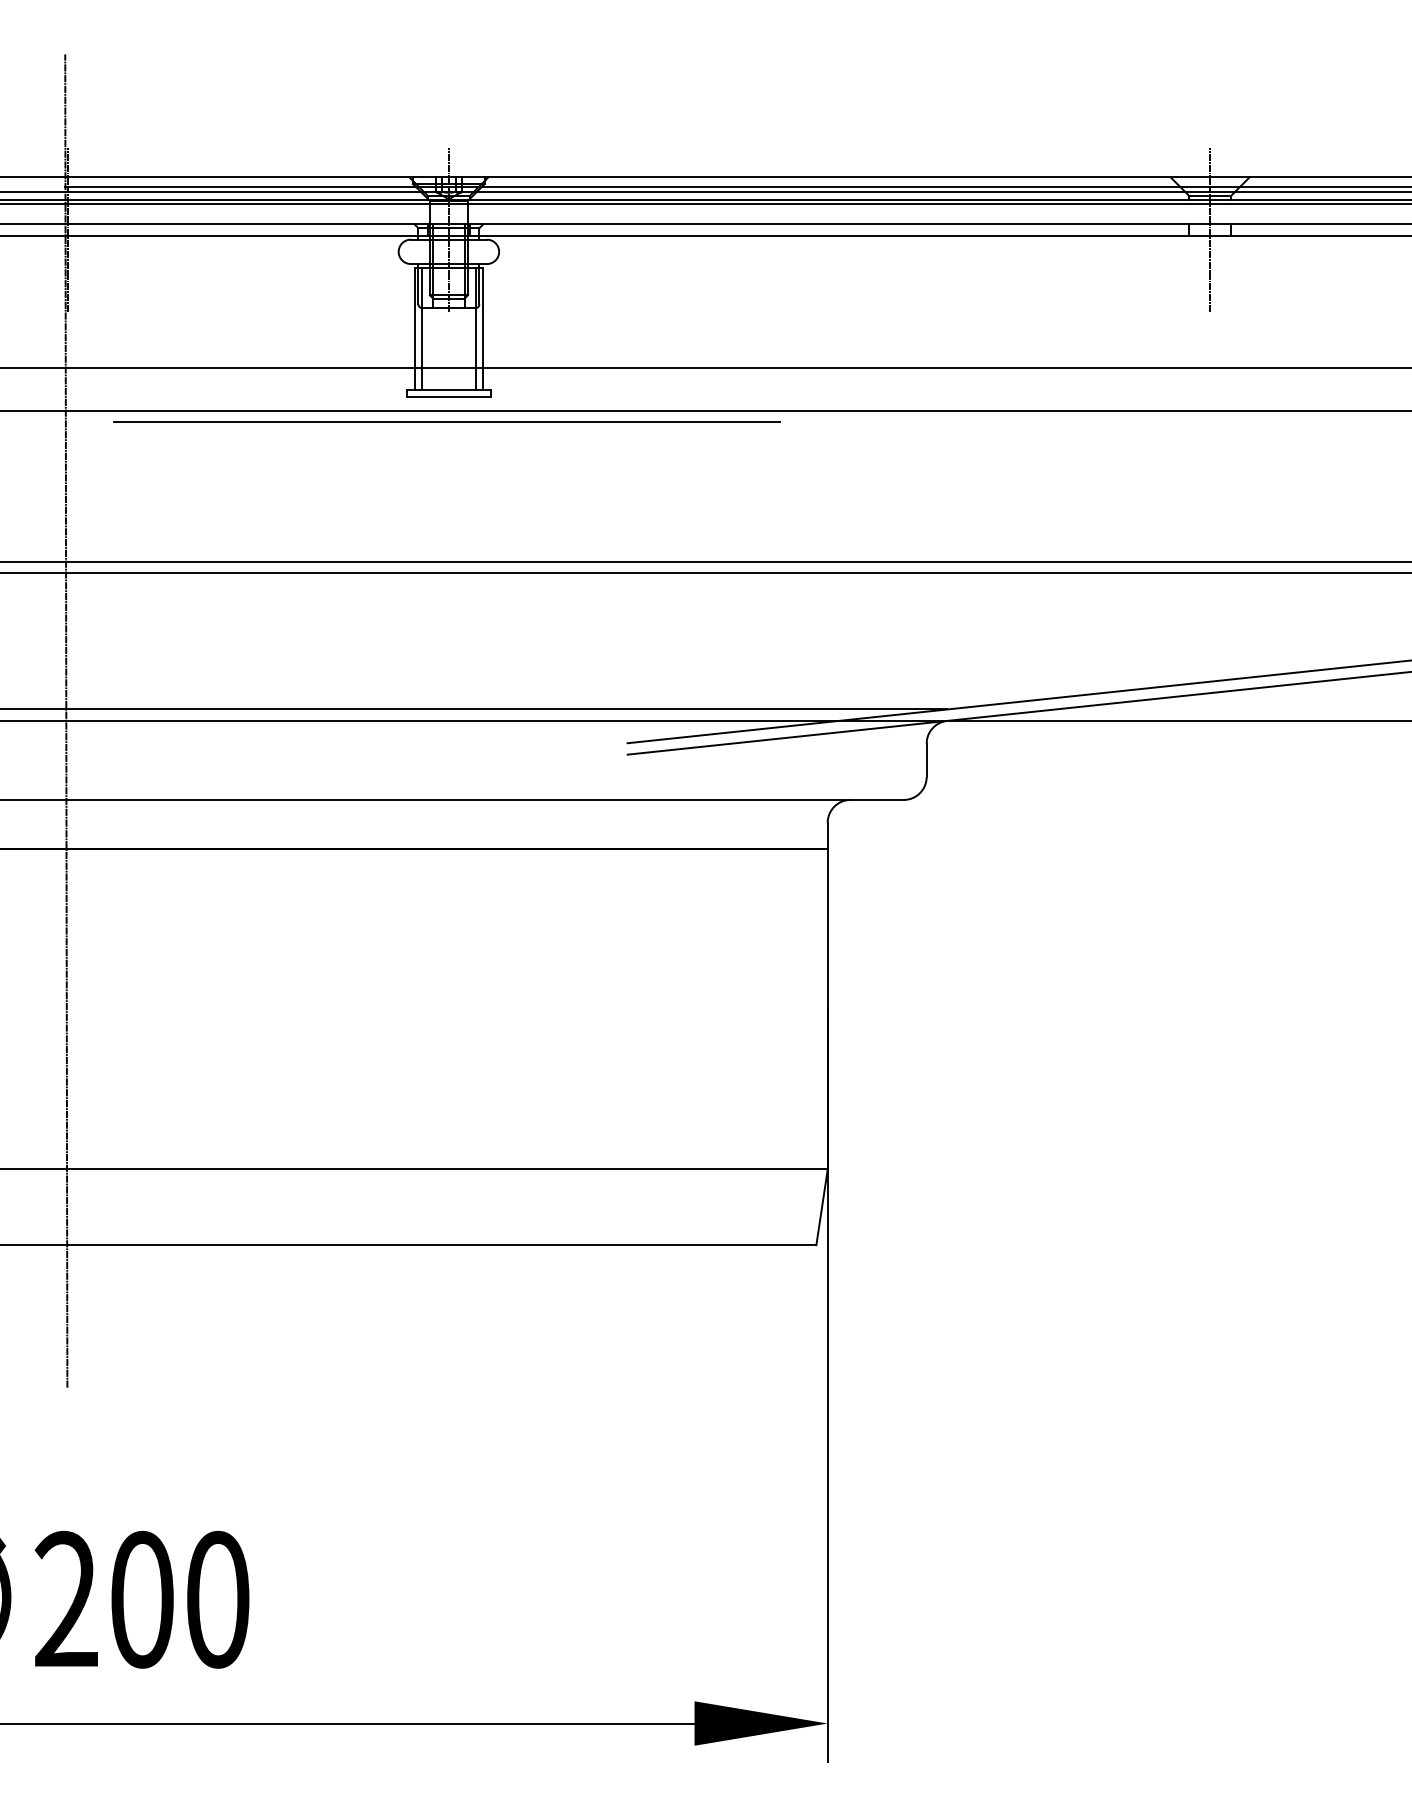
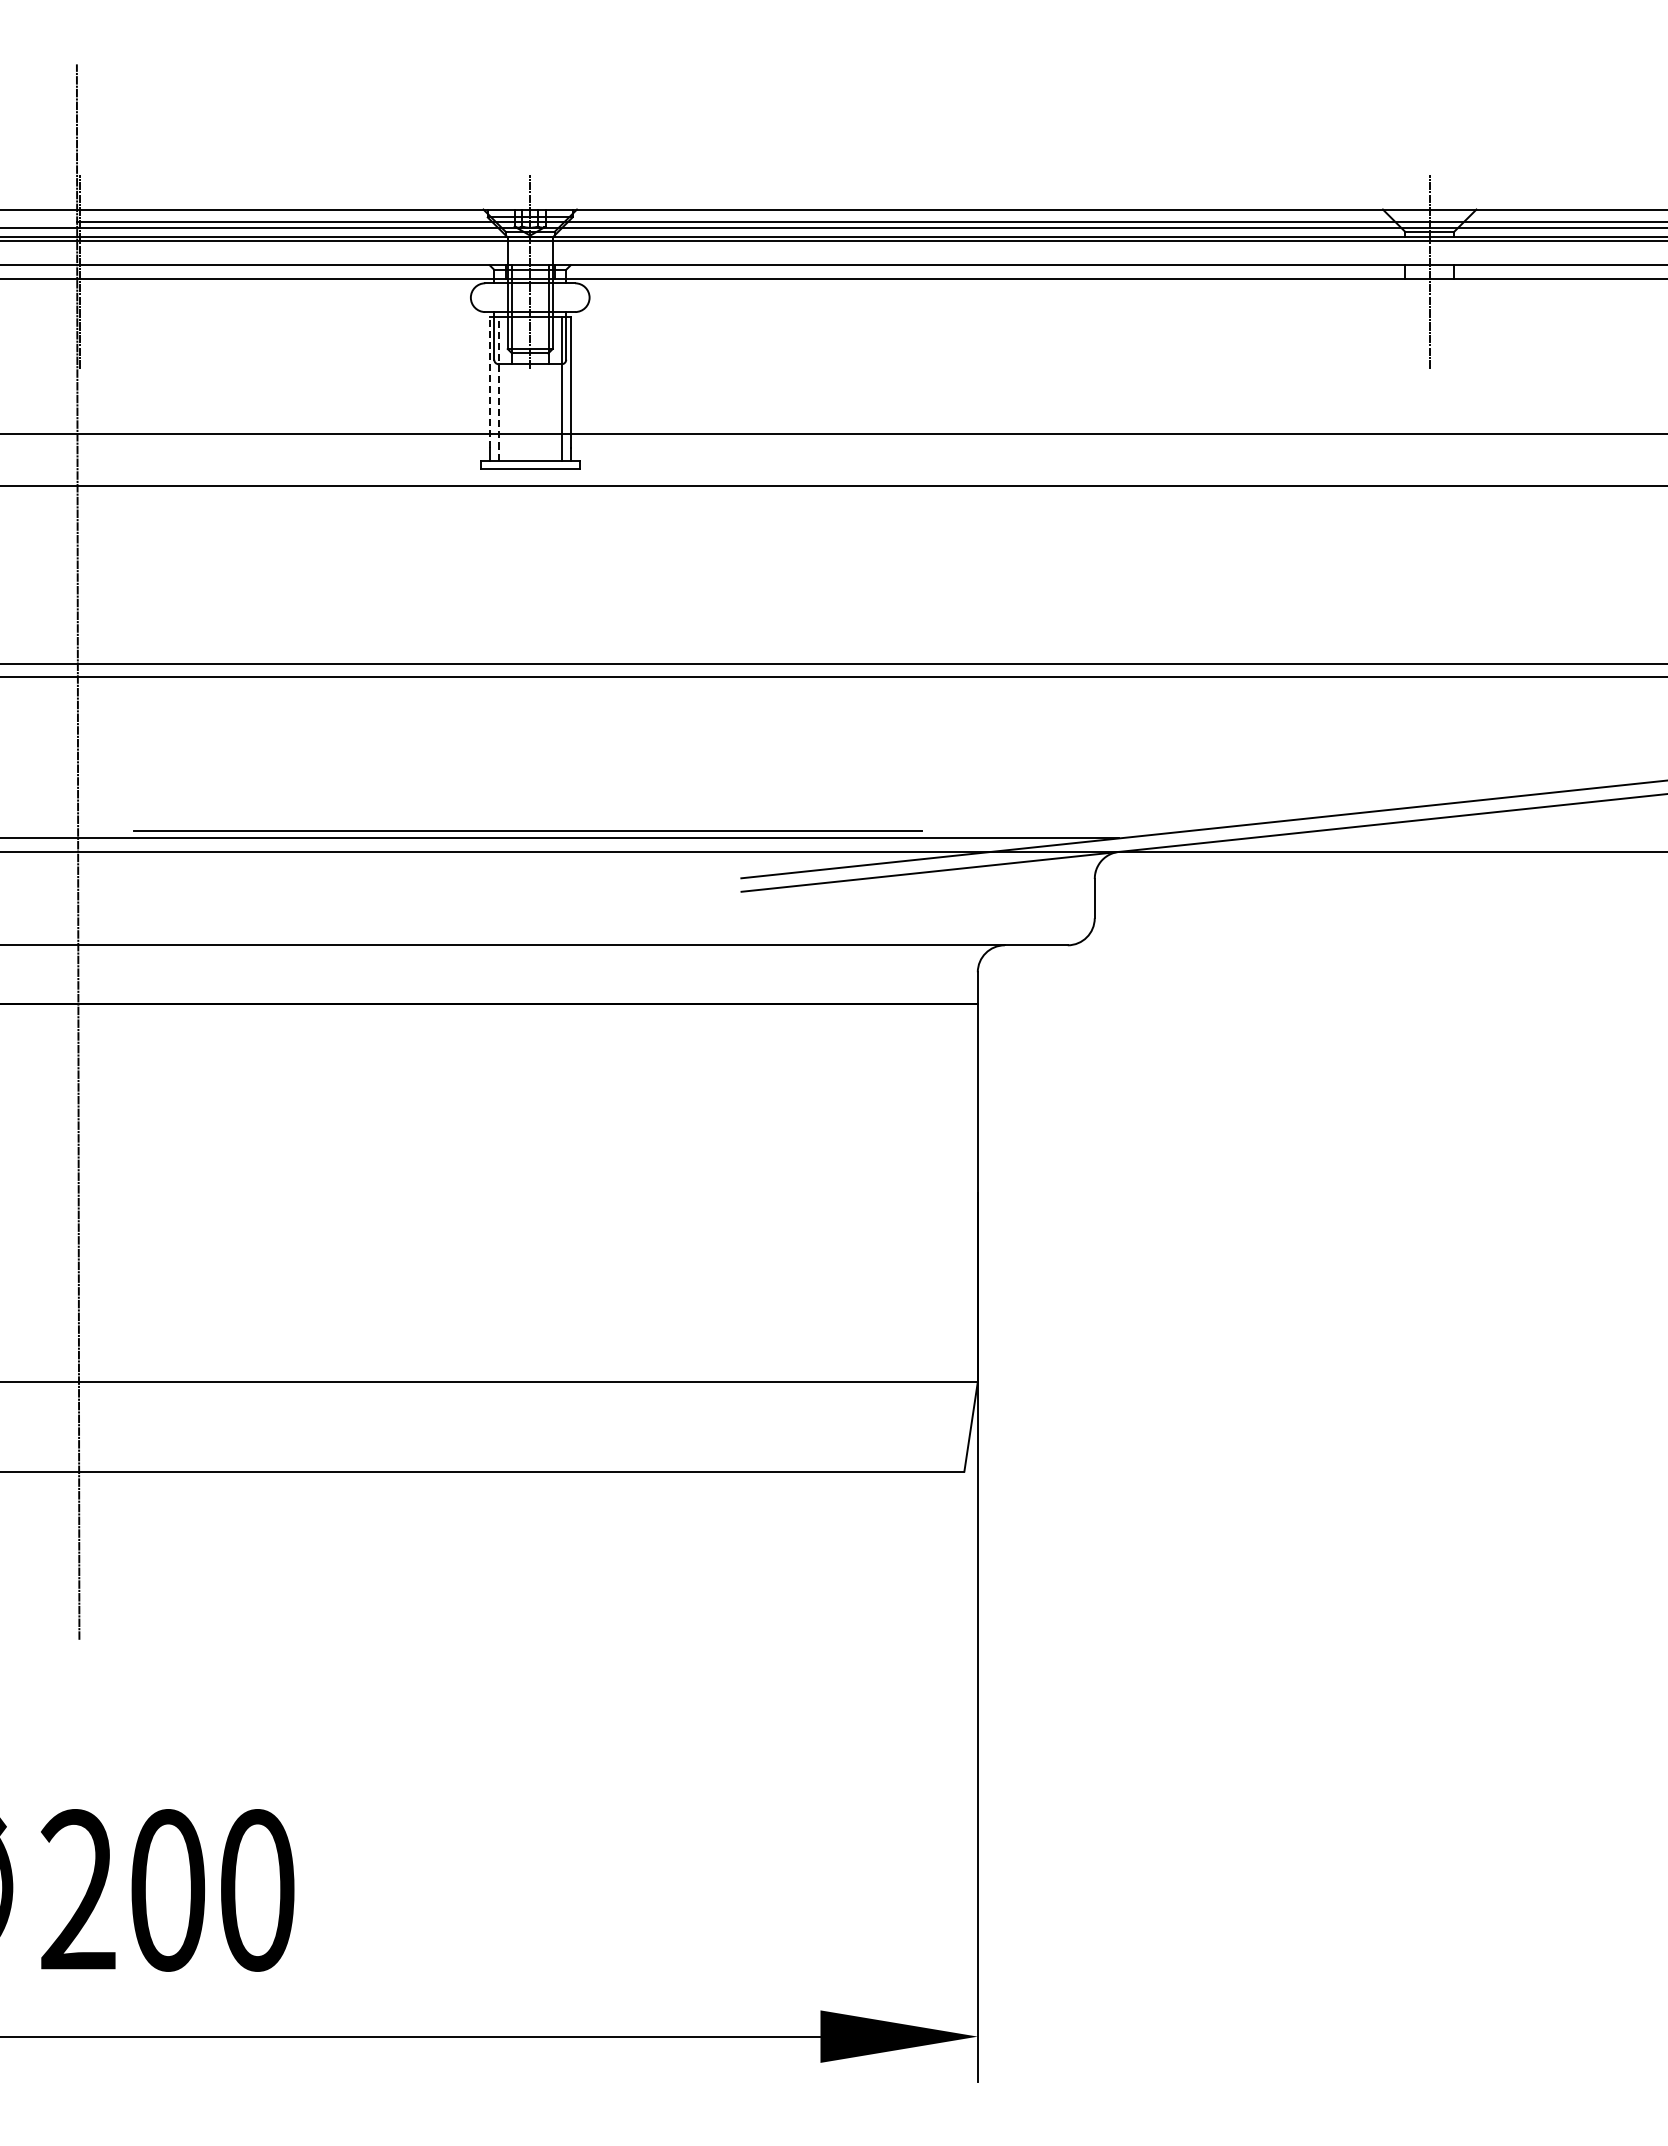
line: (414, 323) -> (489, 382), solid -> dashed
line: (422, 328) -> (498, 388), solid -> dashed
line: (446, 421) -> (527, 830), moved

